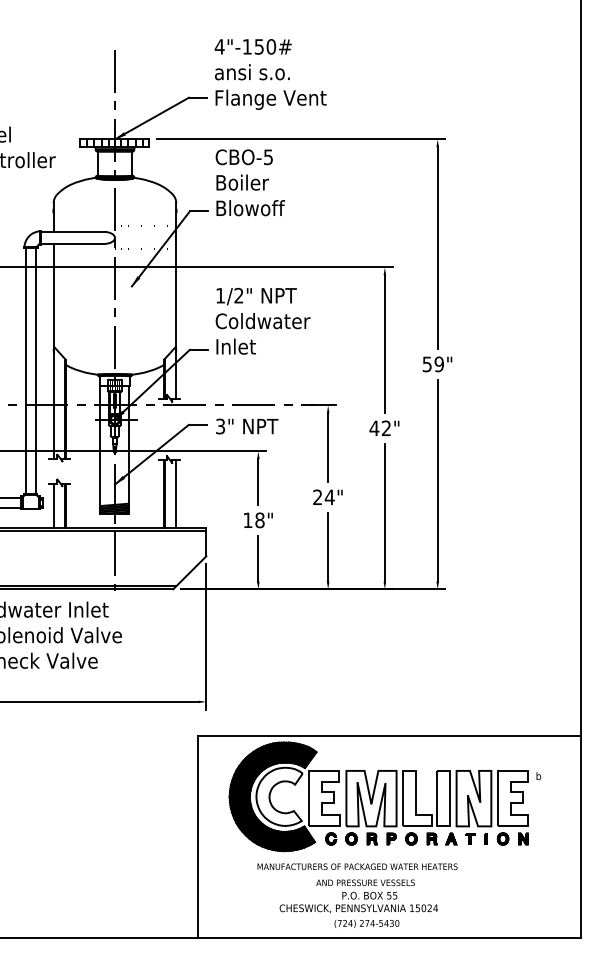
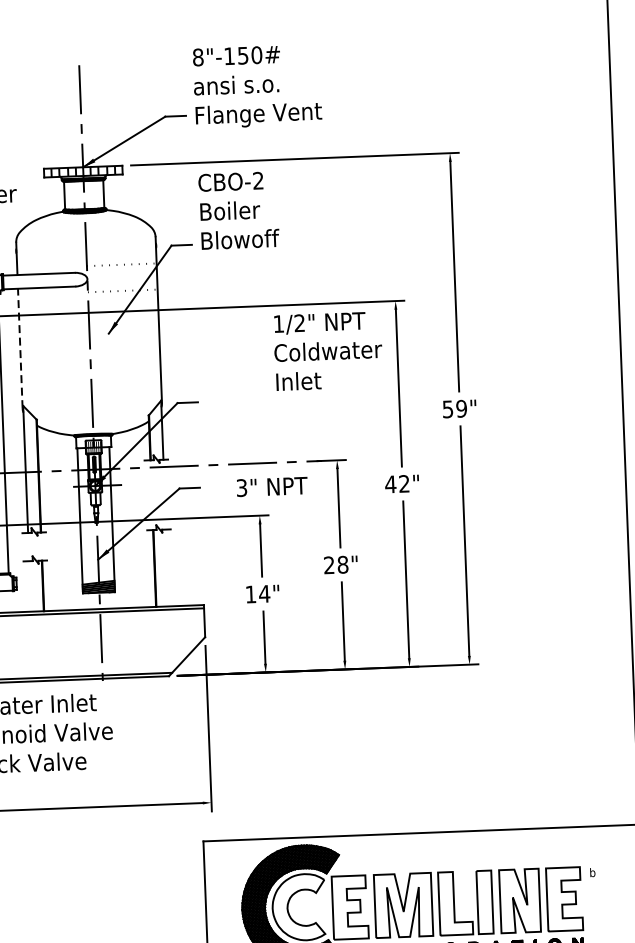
text: (219, 46) -> (197, 57), 4"-150# -> 8"-150#
text: (268, 157) -> (258, 181), CBO-5 -> CBO-2
line: (53, 295) -> (20, 347), solid -> dashed
text: (262, 320) -> (327, 350), moved
text: (247, 426) -> (272, 486), moved
line: (175, 494) -> (167, 568), removed
text: (329, 497) -> (342, 564), 24" -> 28"
line: (54, 505) -> (30, 586), removed
text: (259, 520) -> (264, 594), 18" -> 14"

